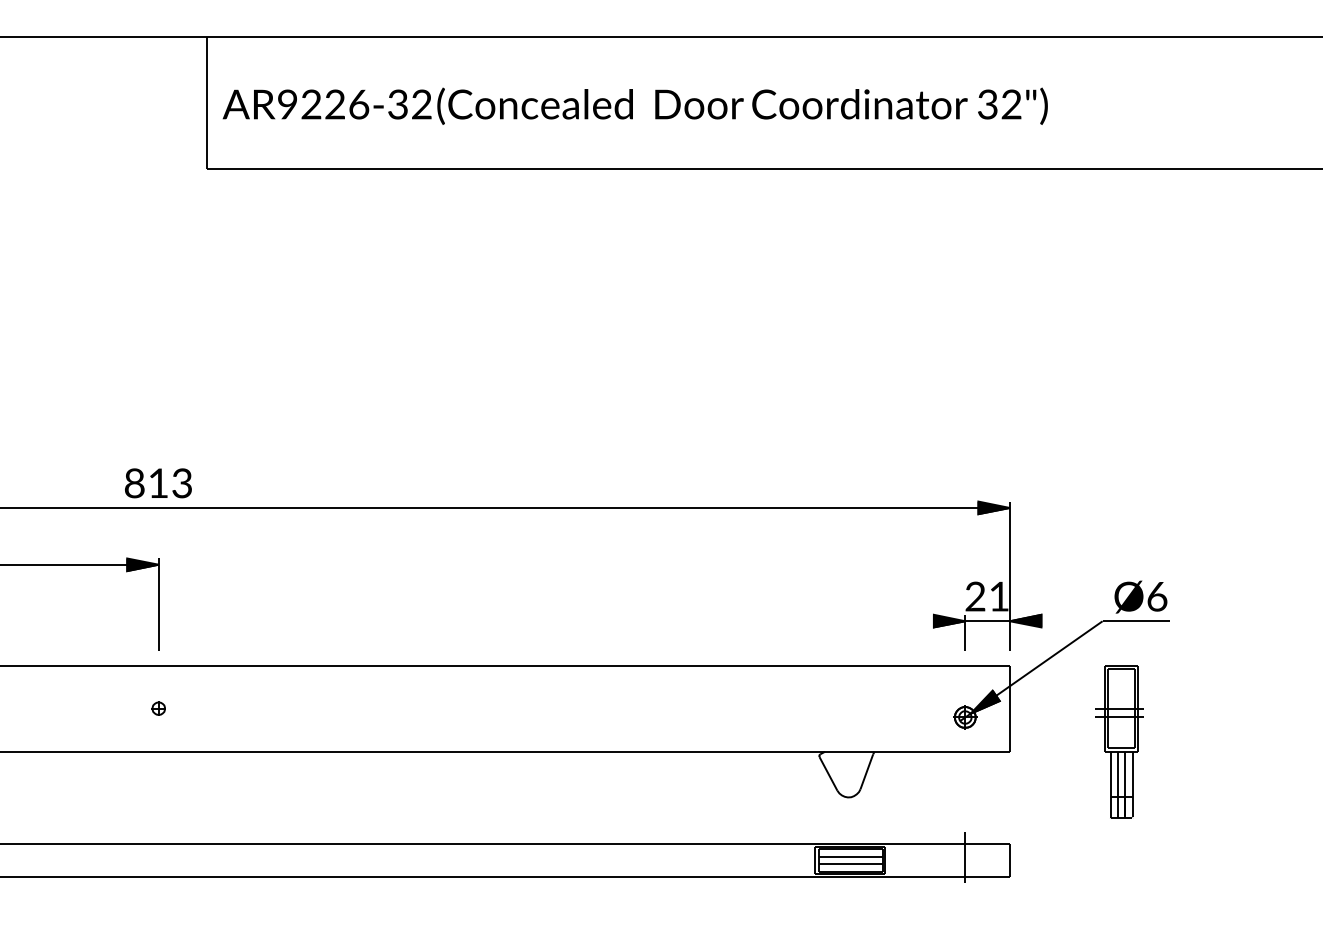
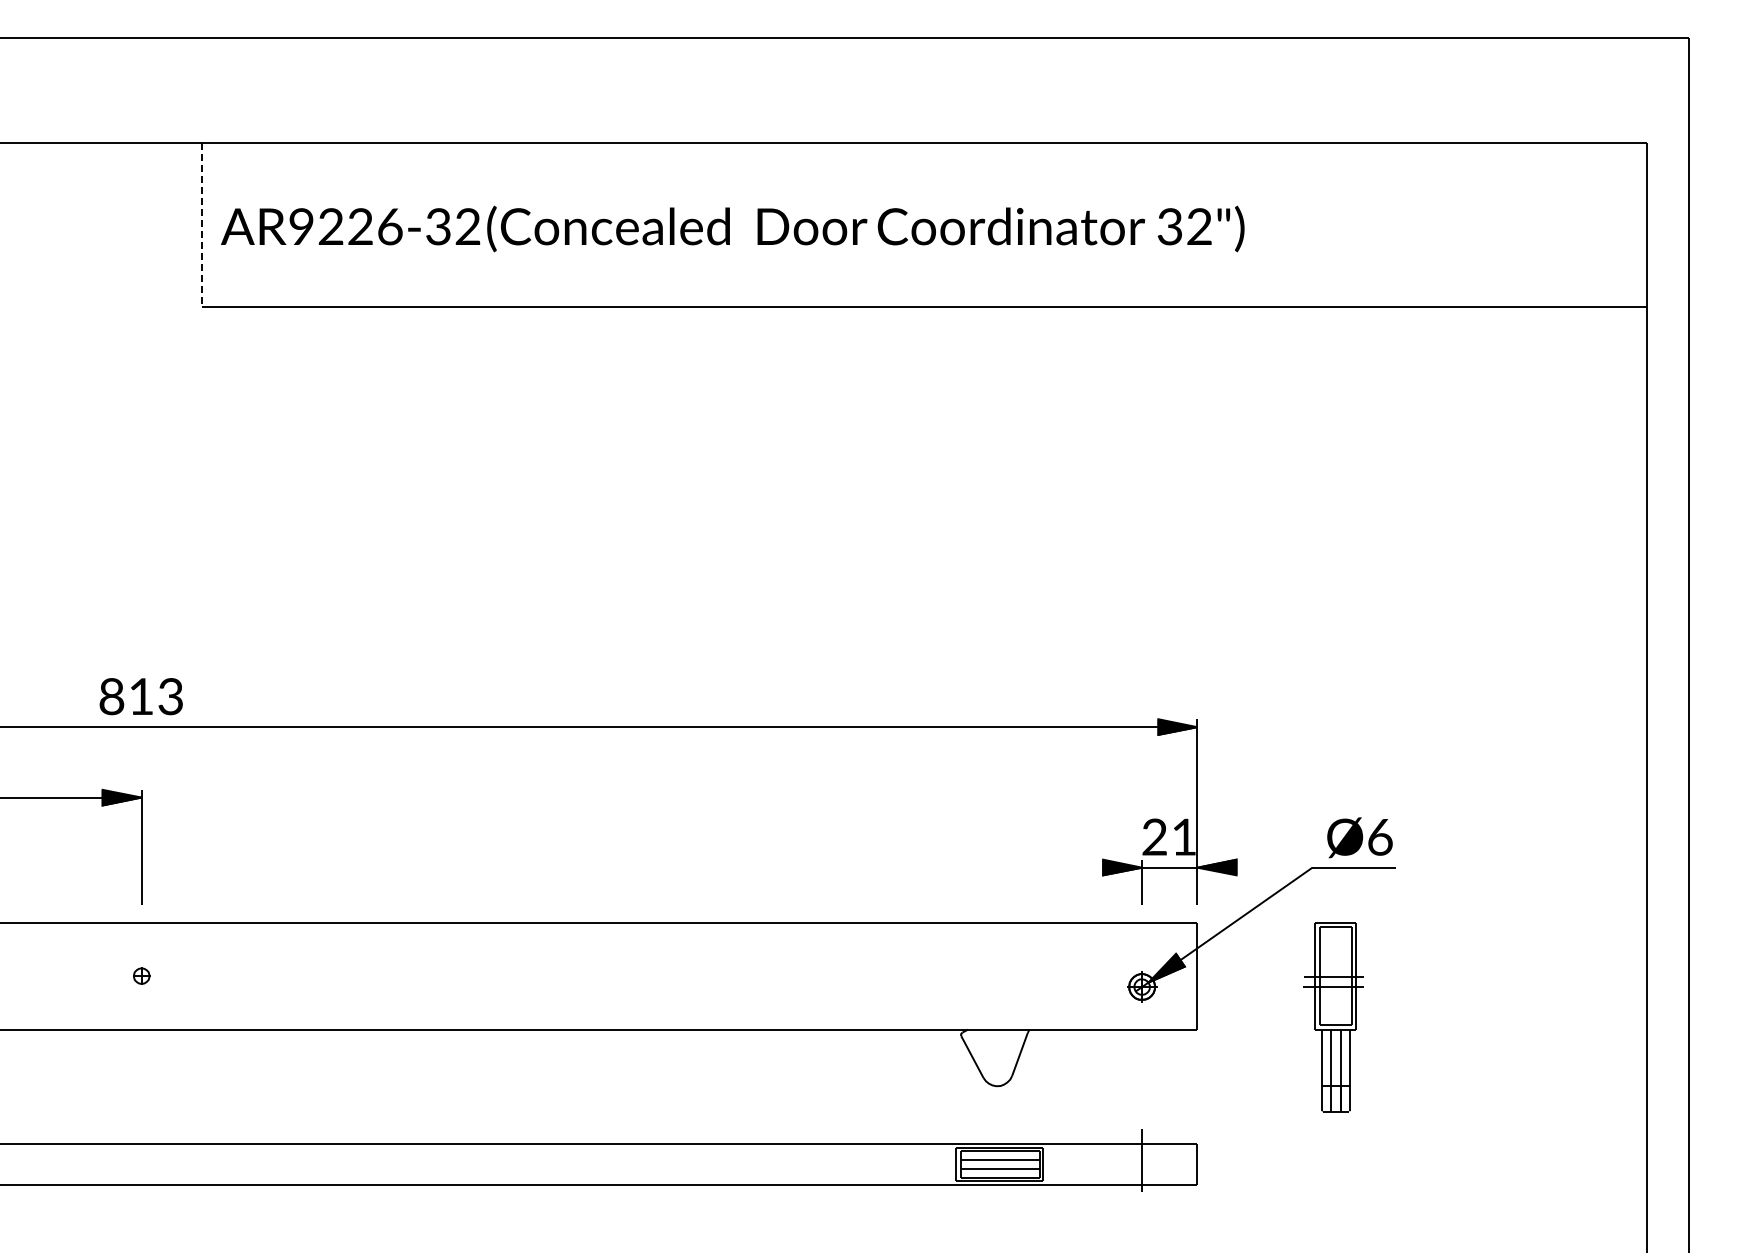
line: (206, 103) -> (201, 225), solid -> dashed

